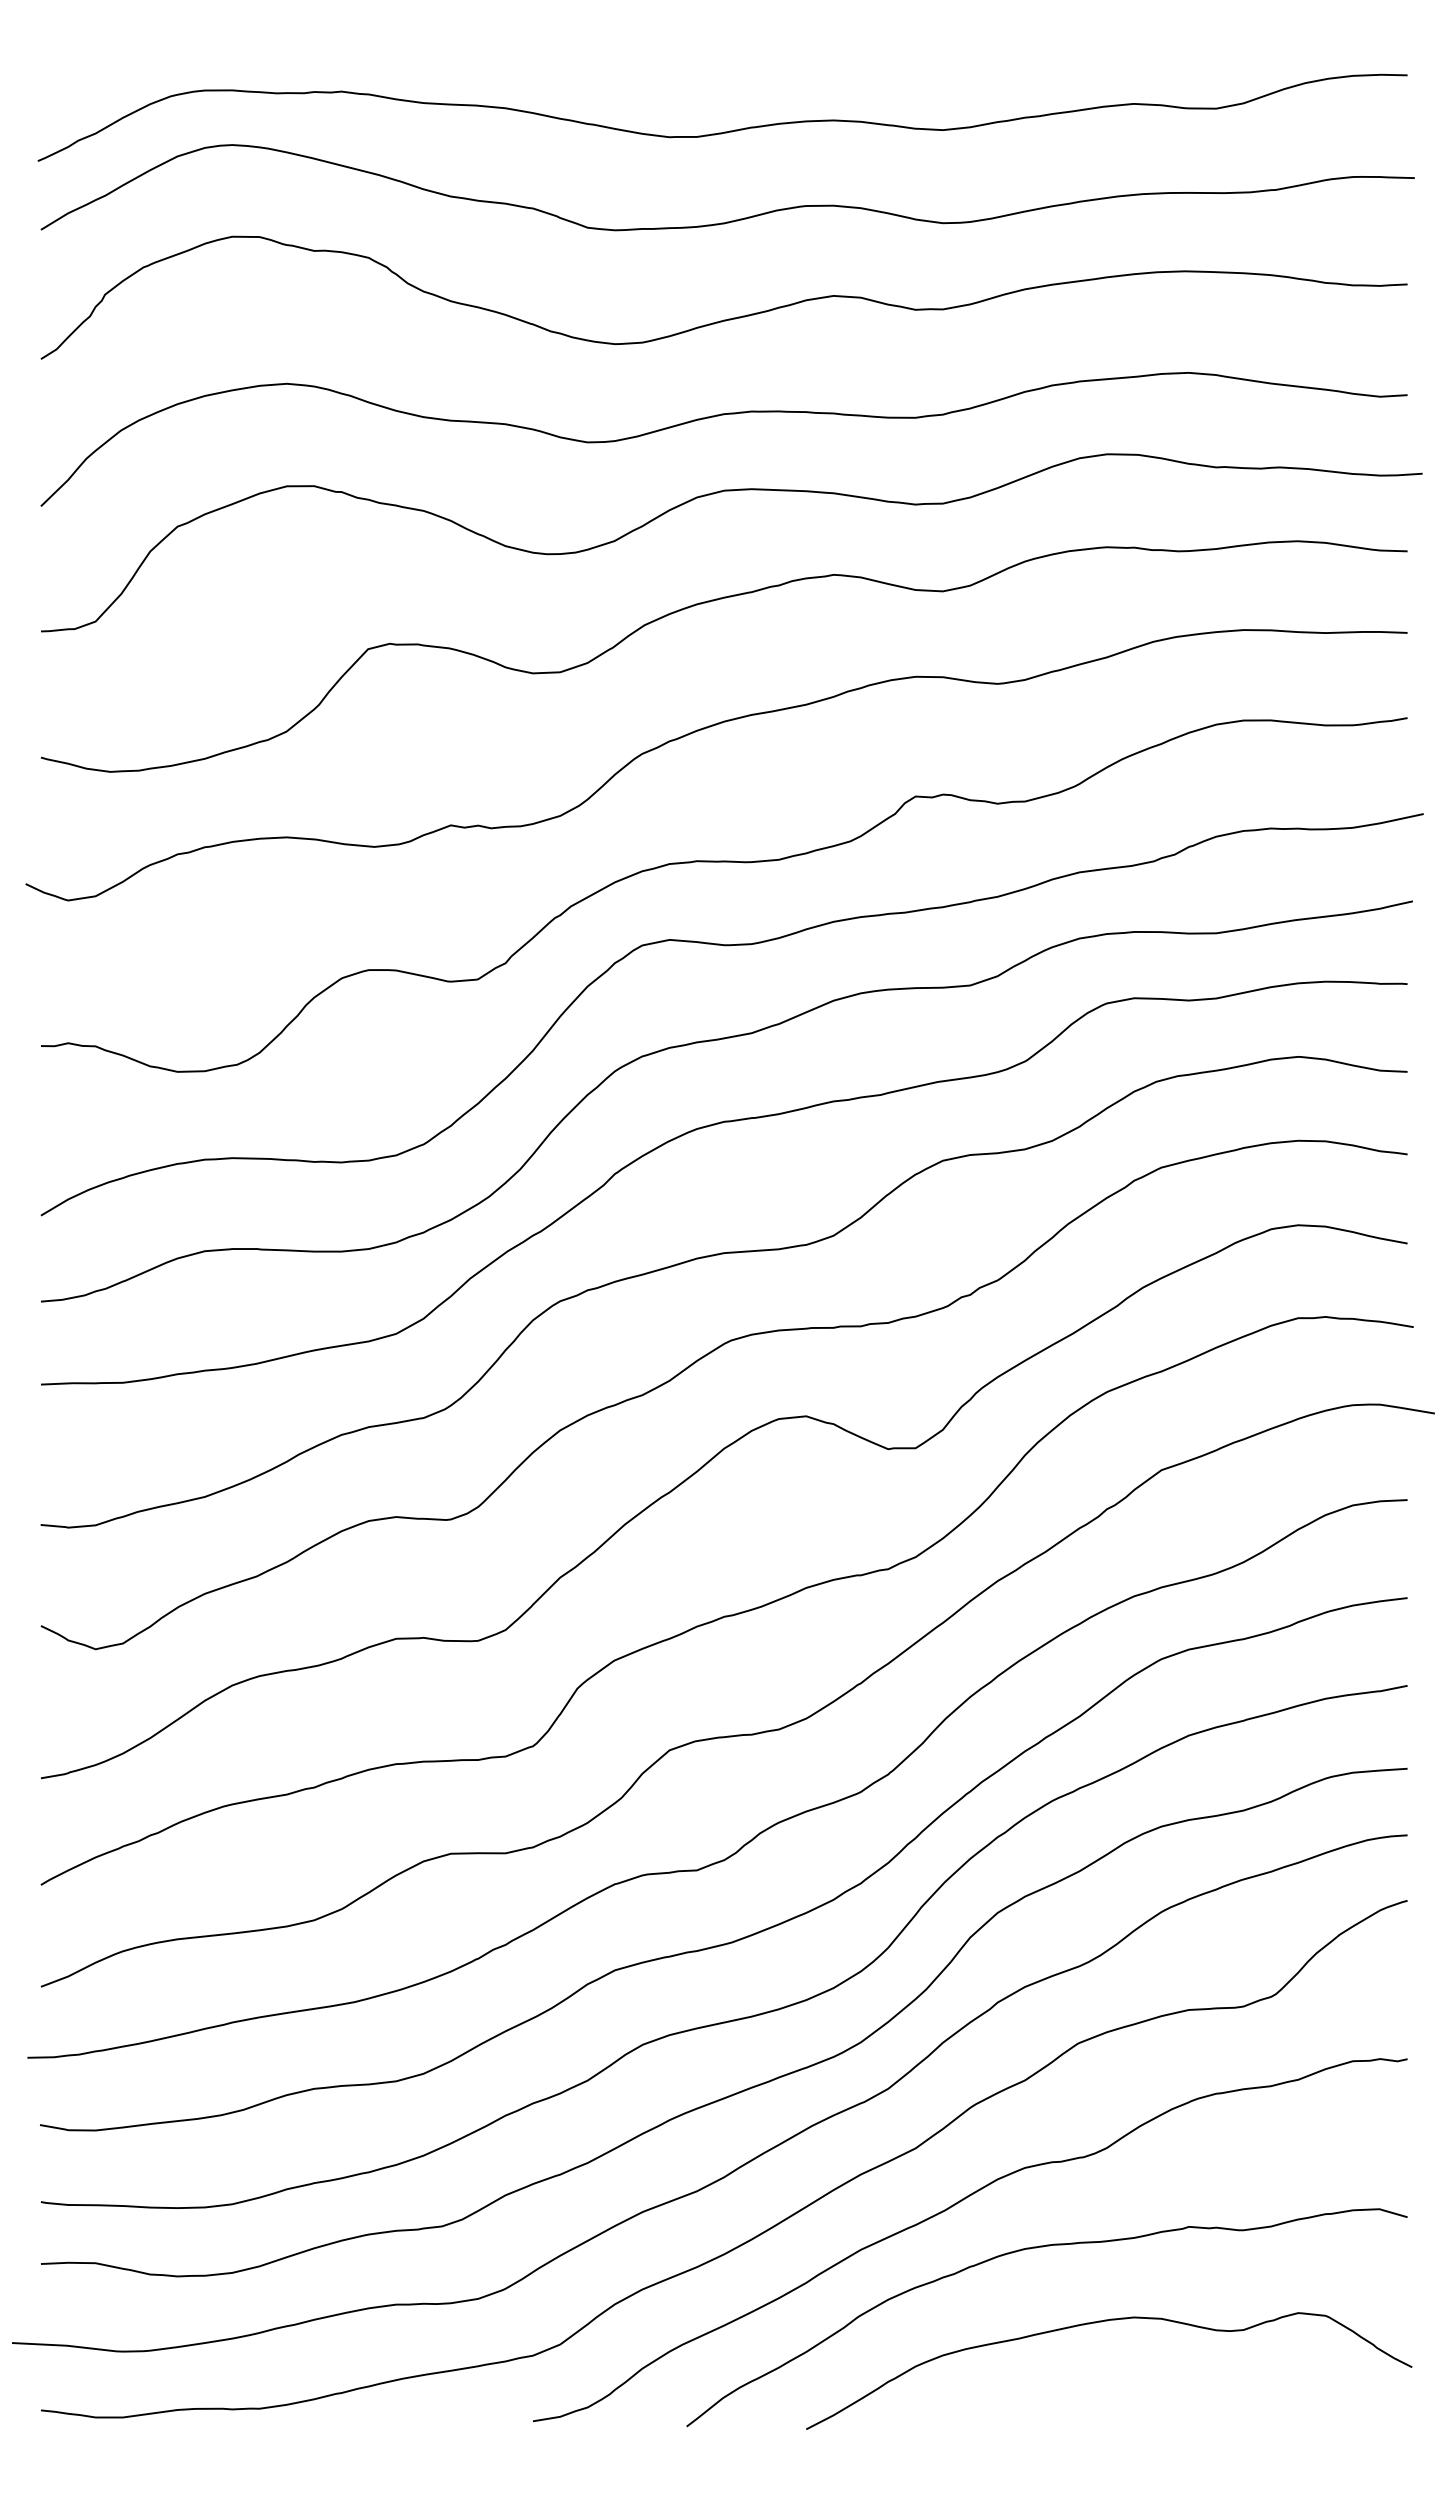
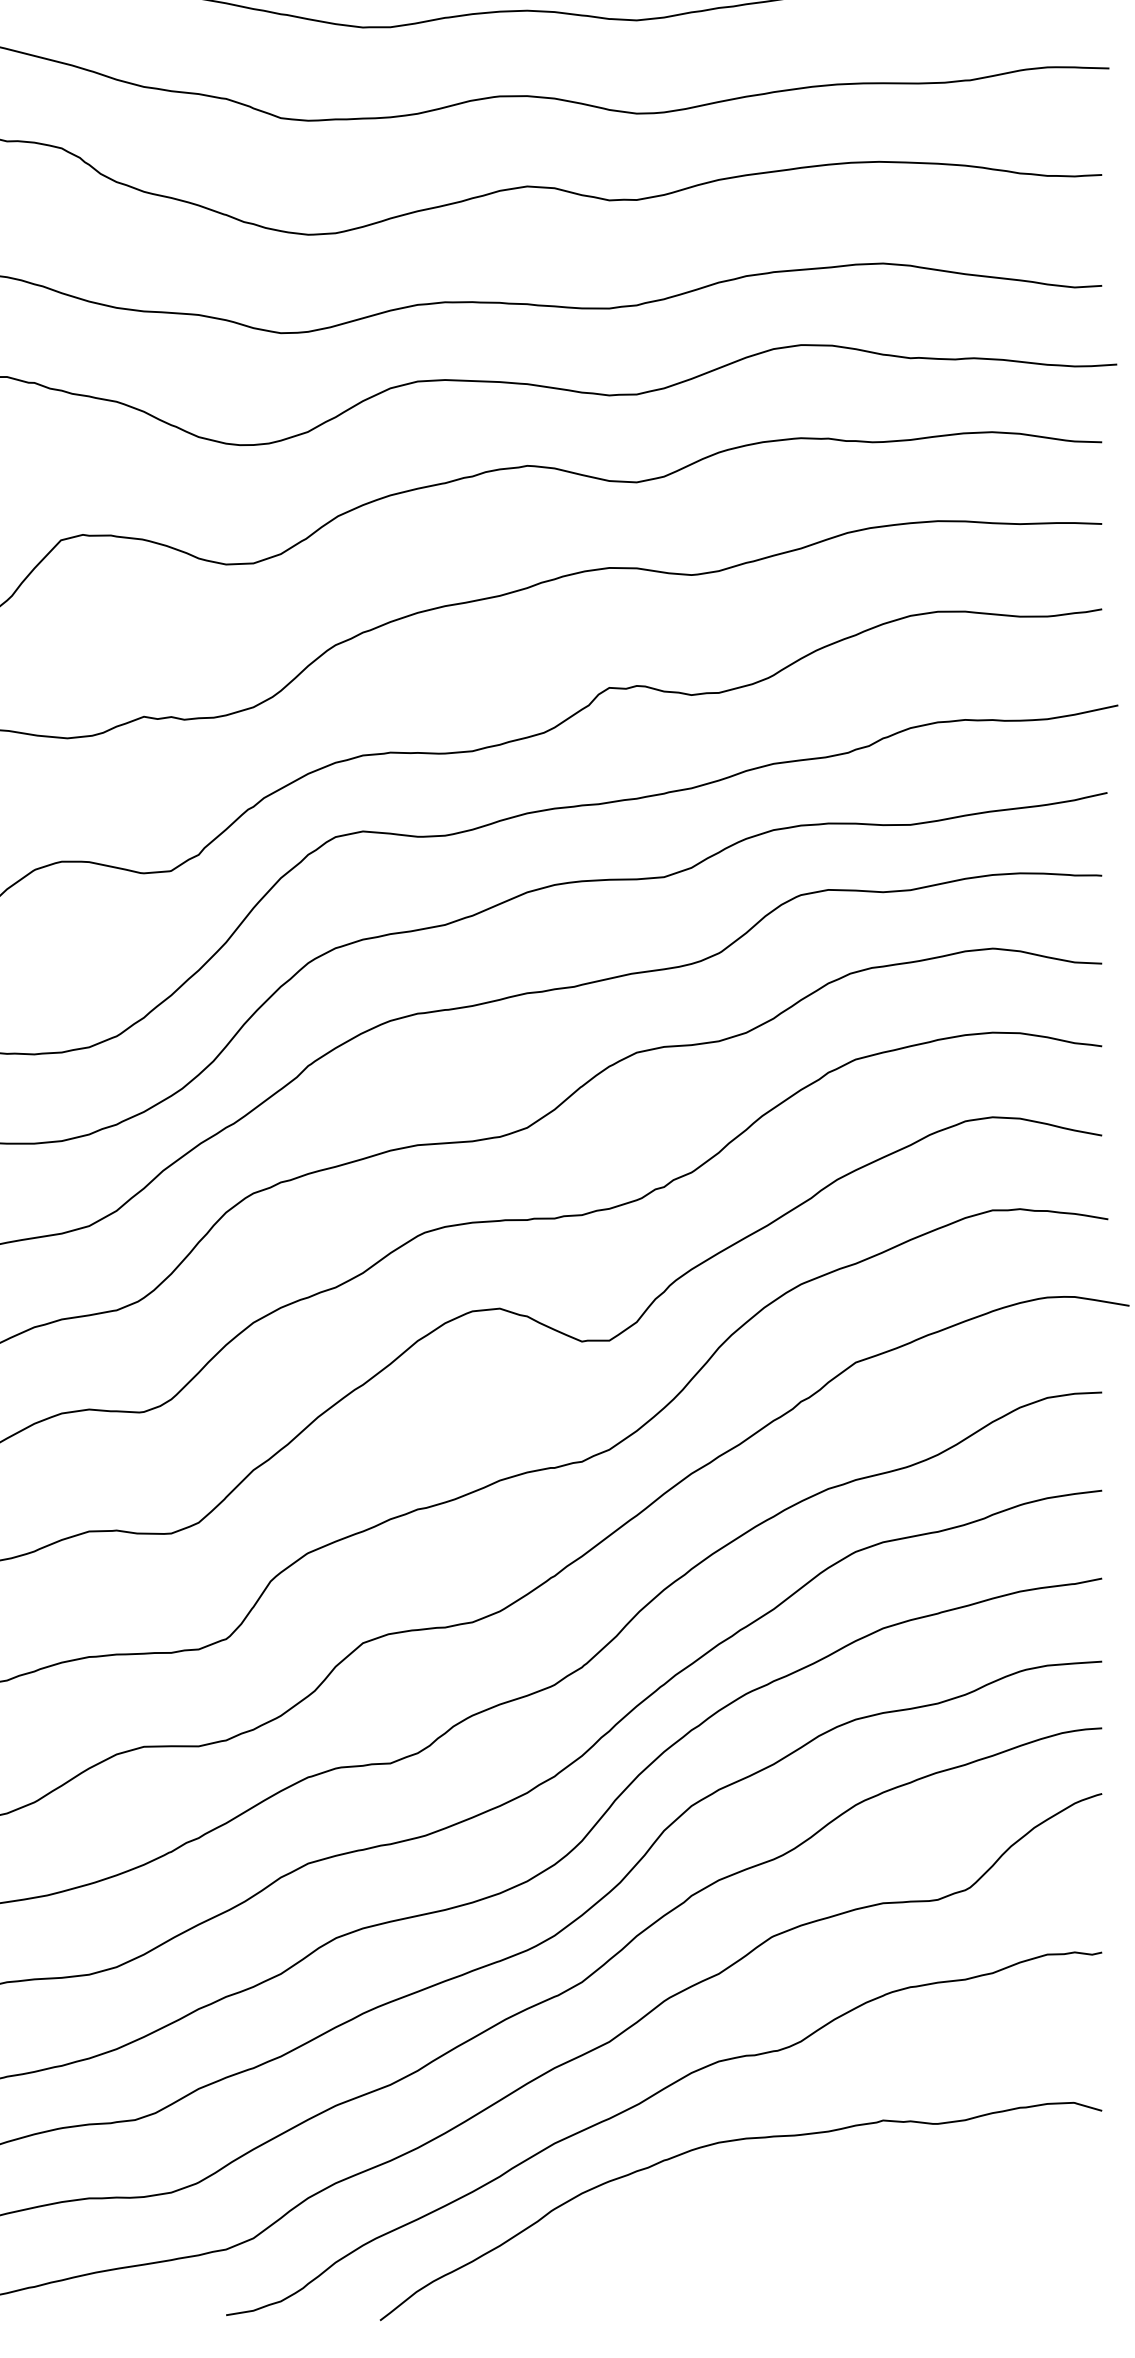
curve: (1101, 2322) -> (795, 2216), removed

